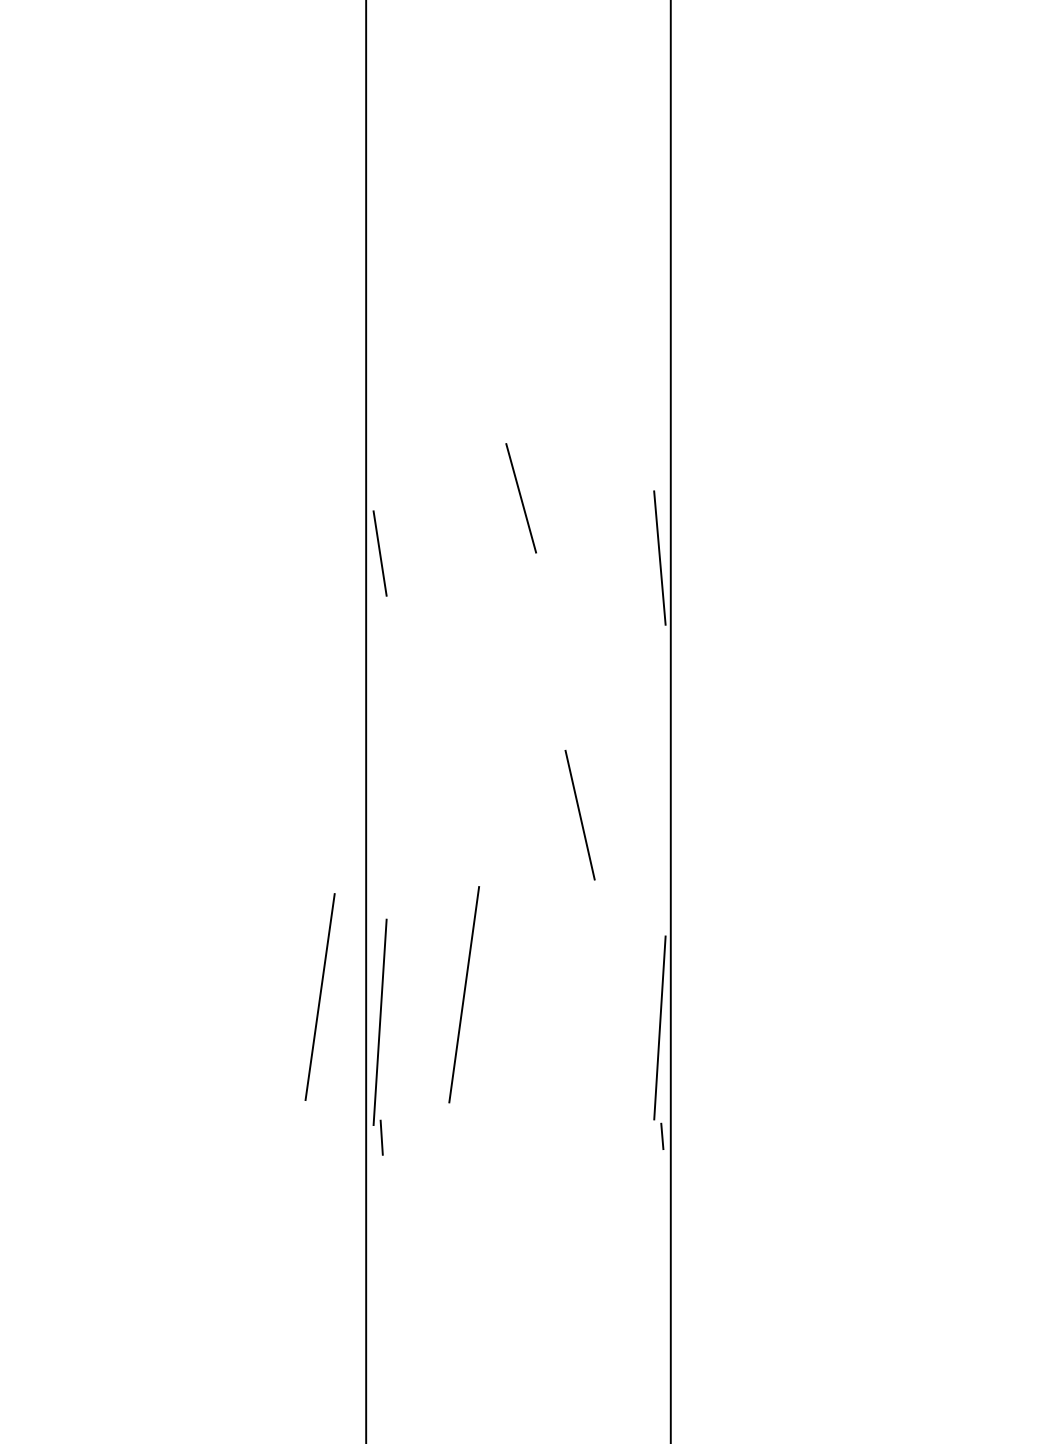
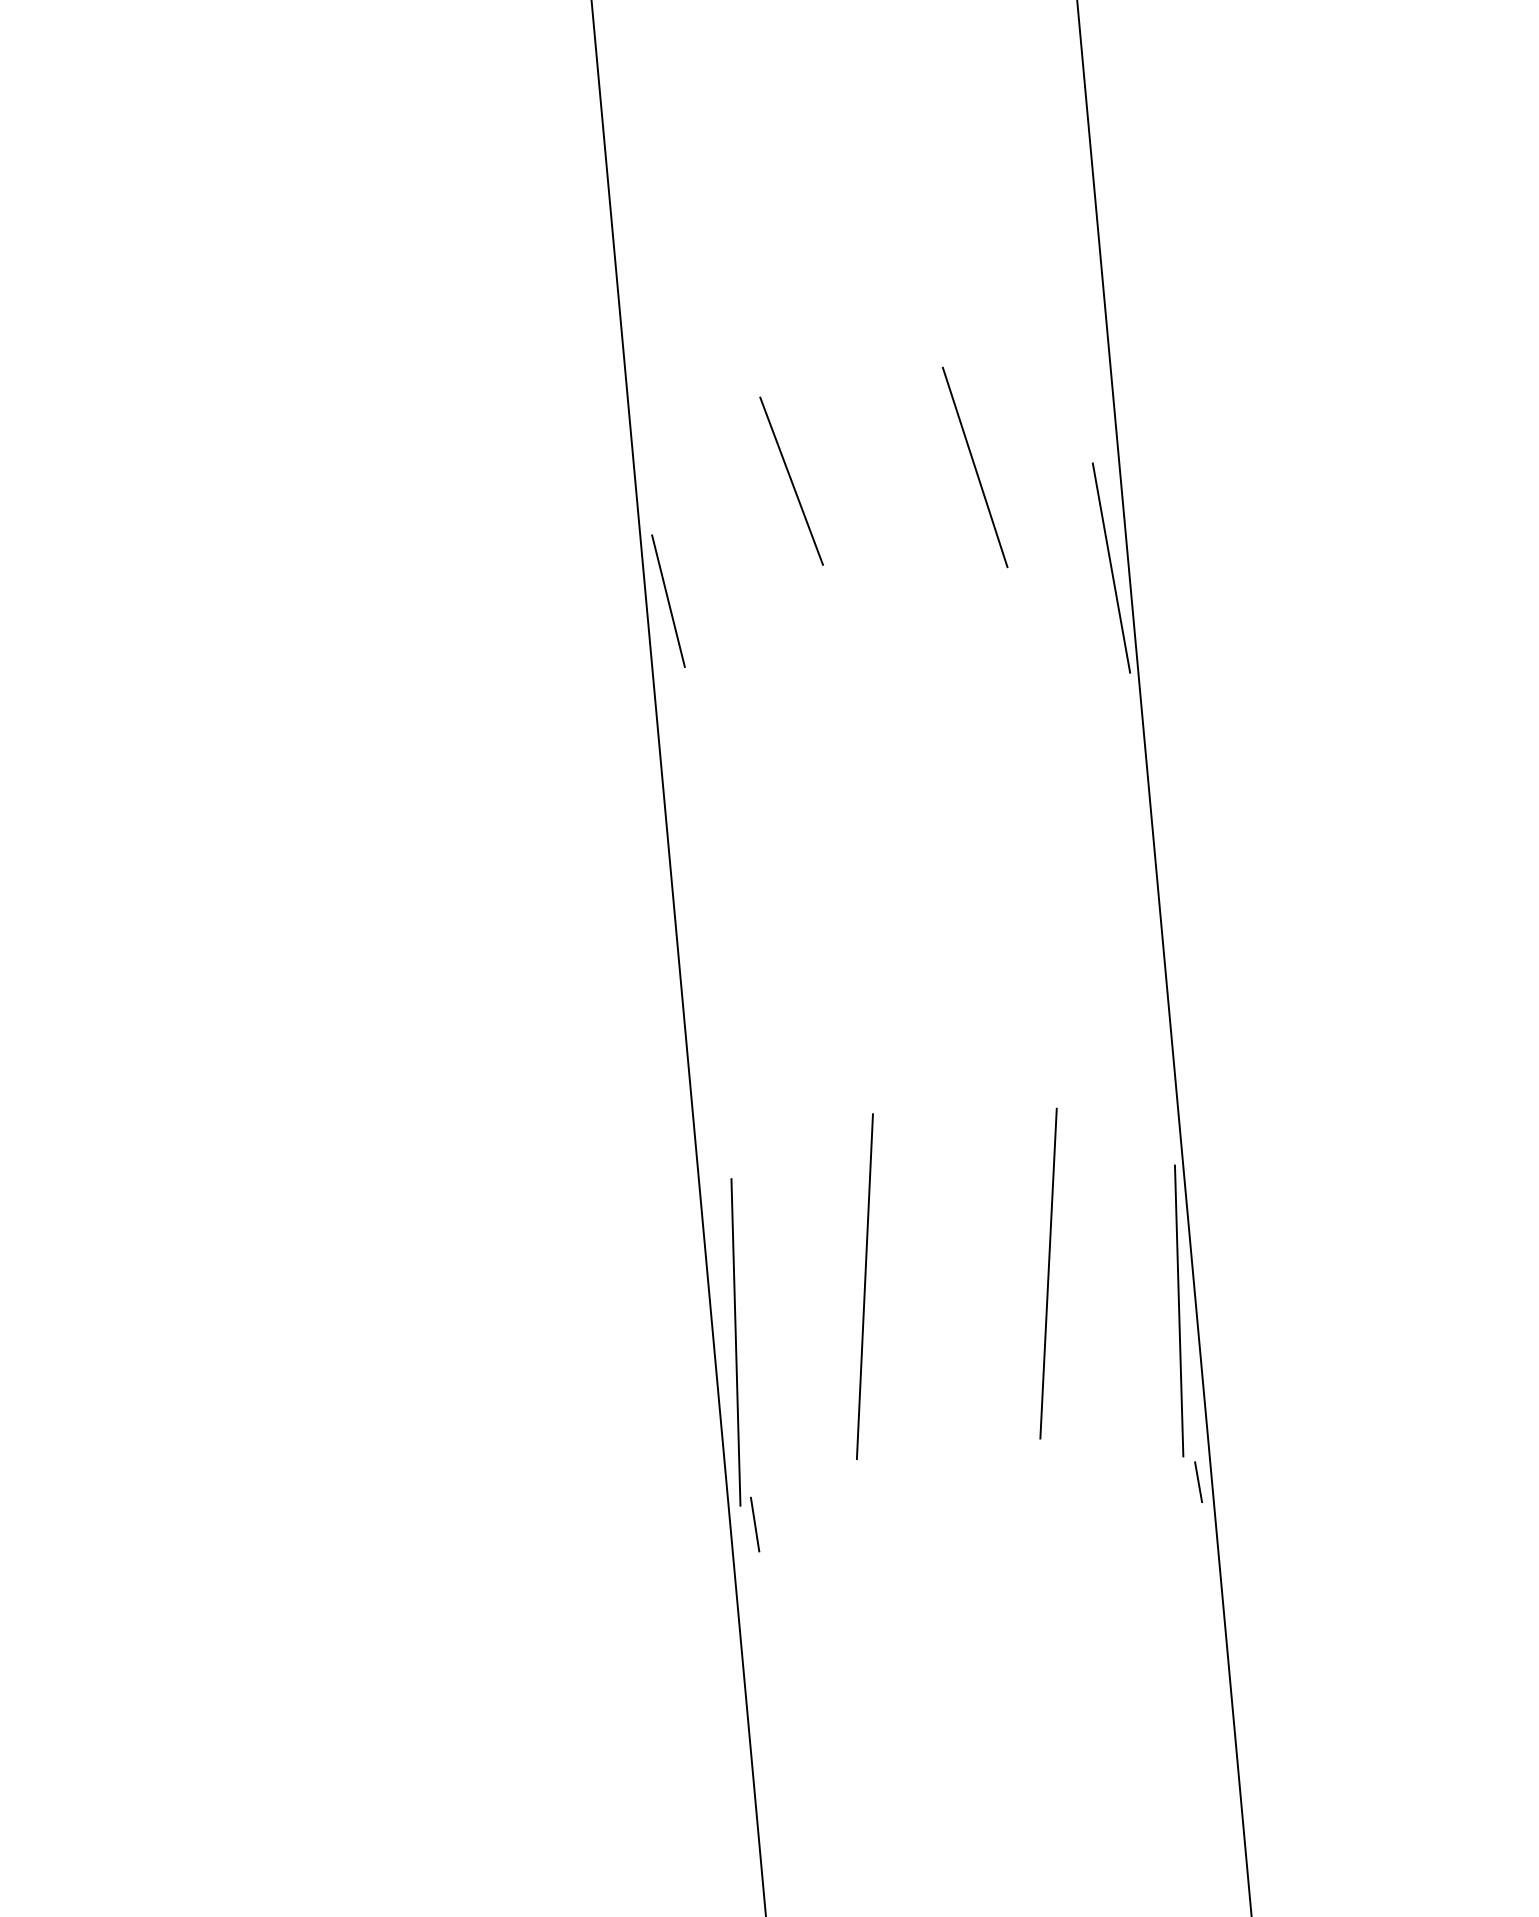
line: (520, 498) -> (790, 481), moved
line: (579, 815) -> (974, 468), moved
line: (319, 996) -> (1047, 1272), moved

